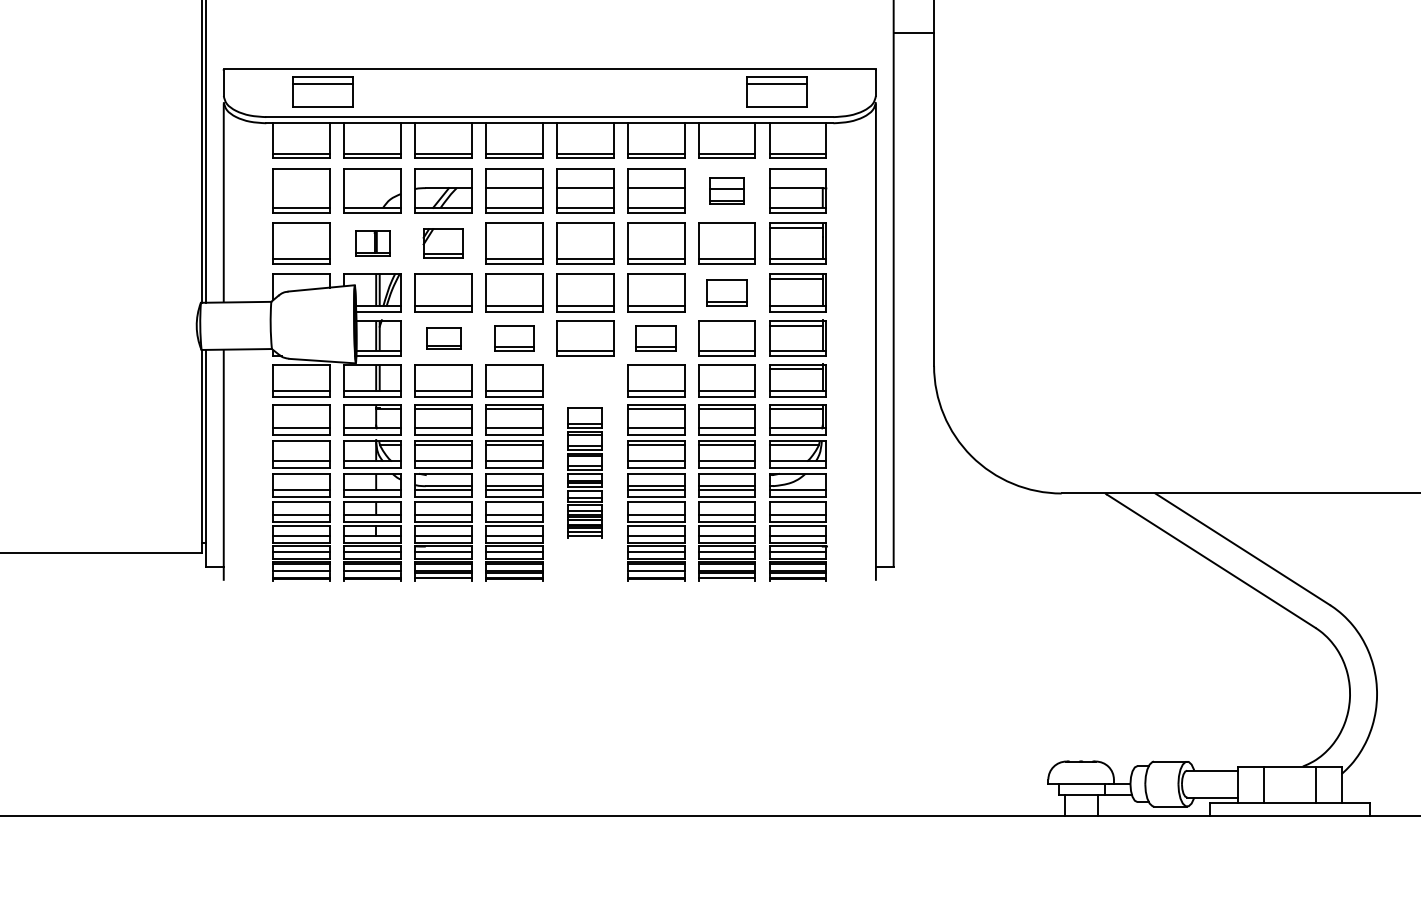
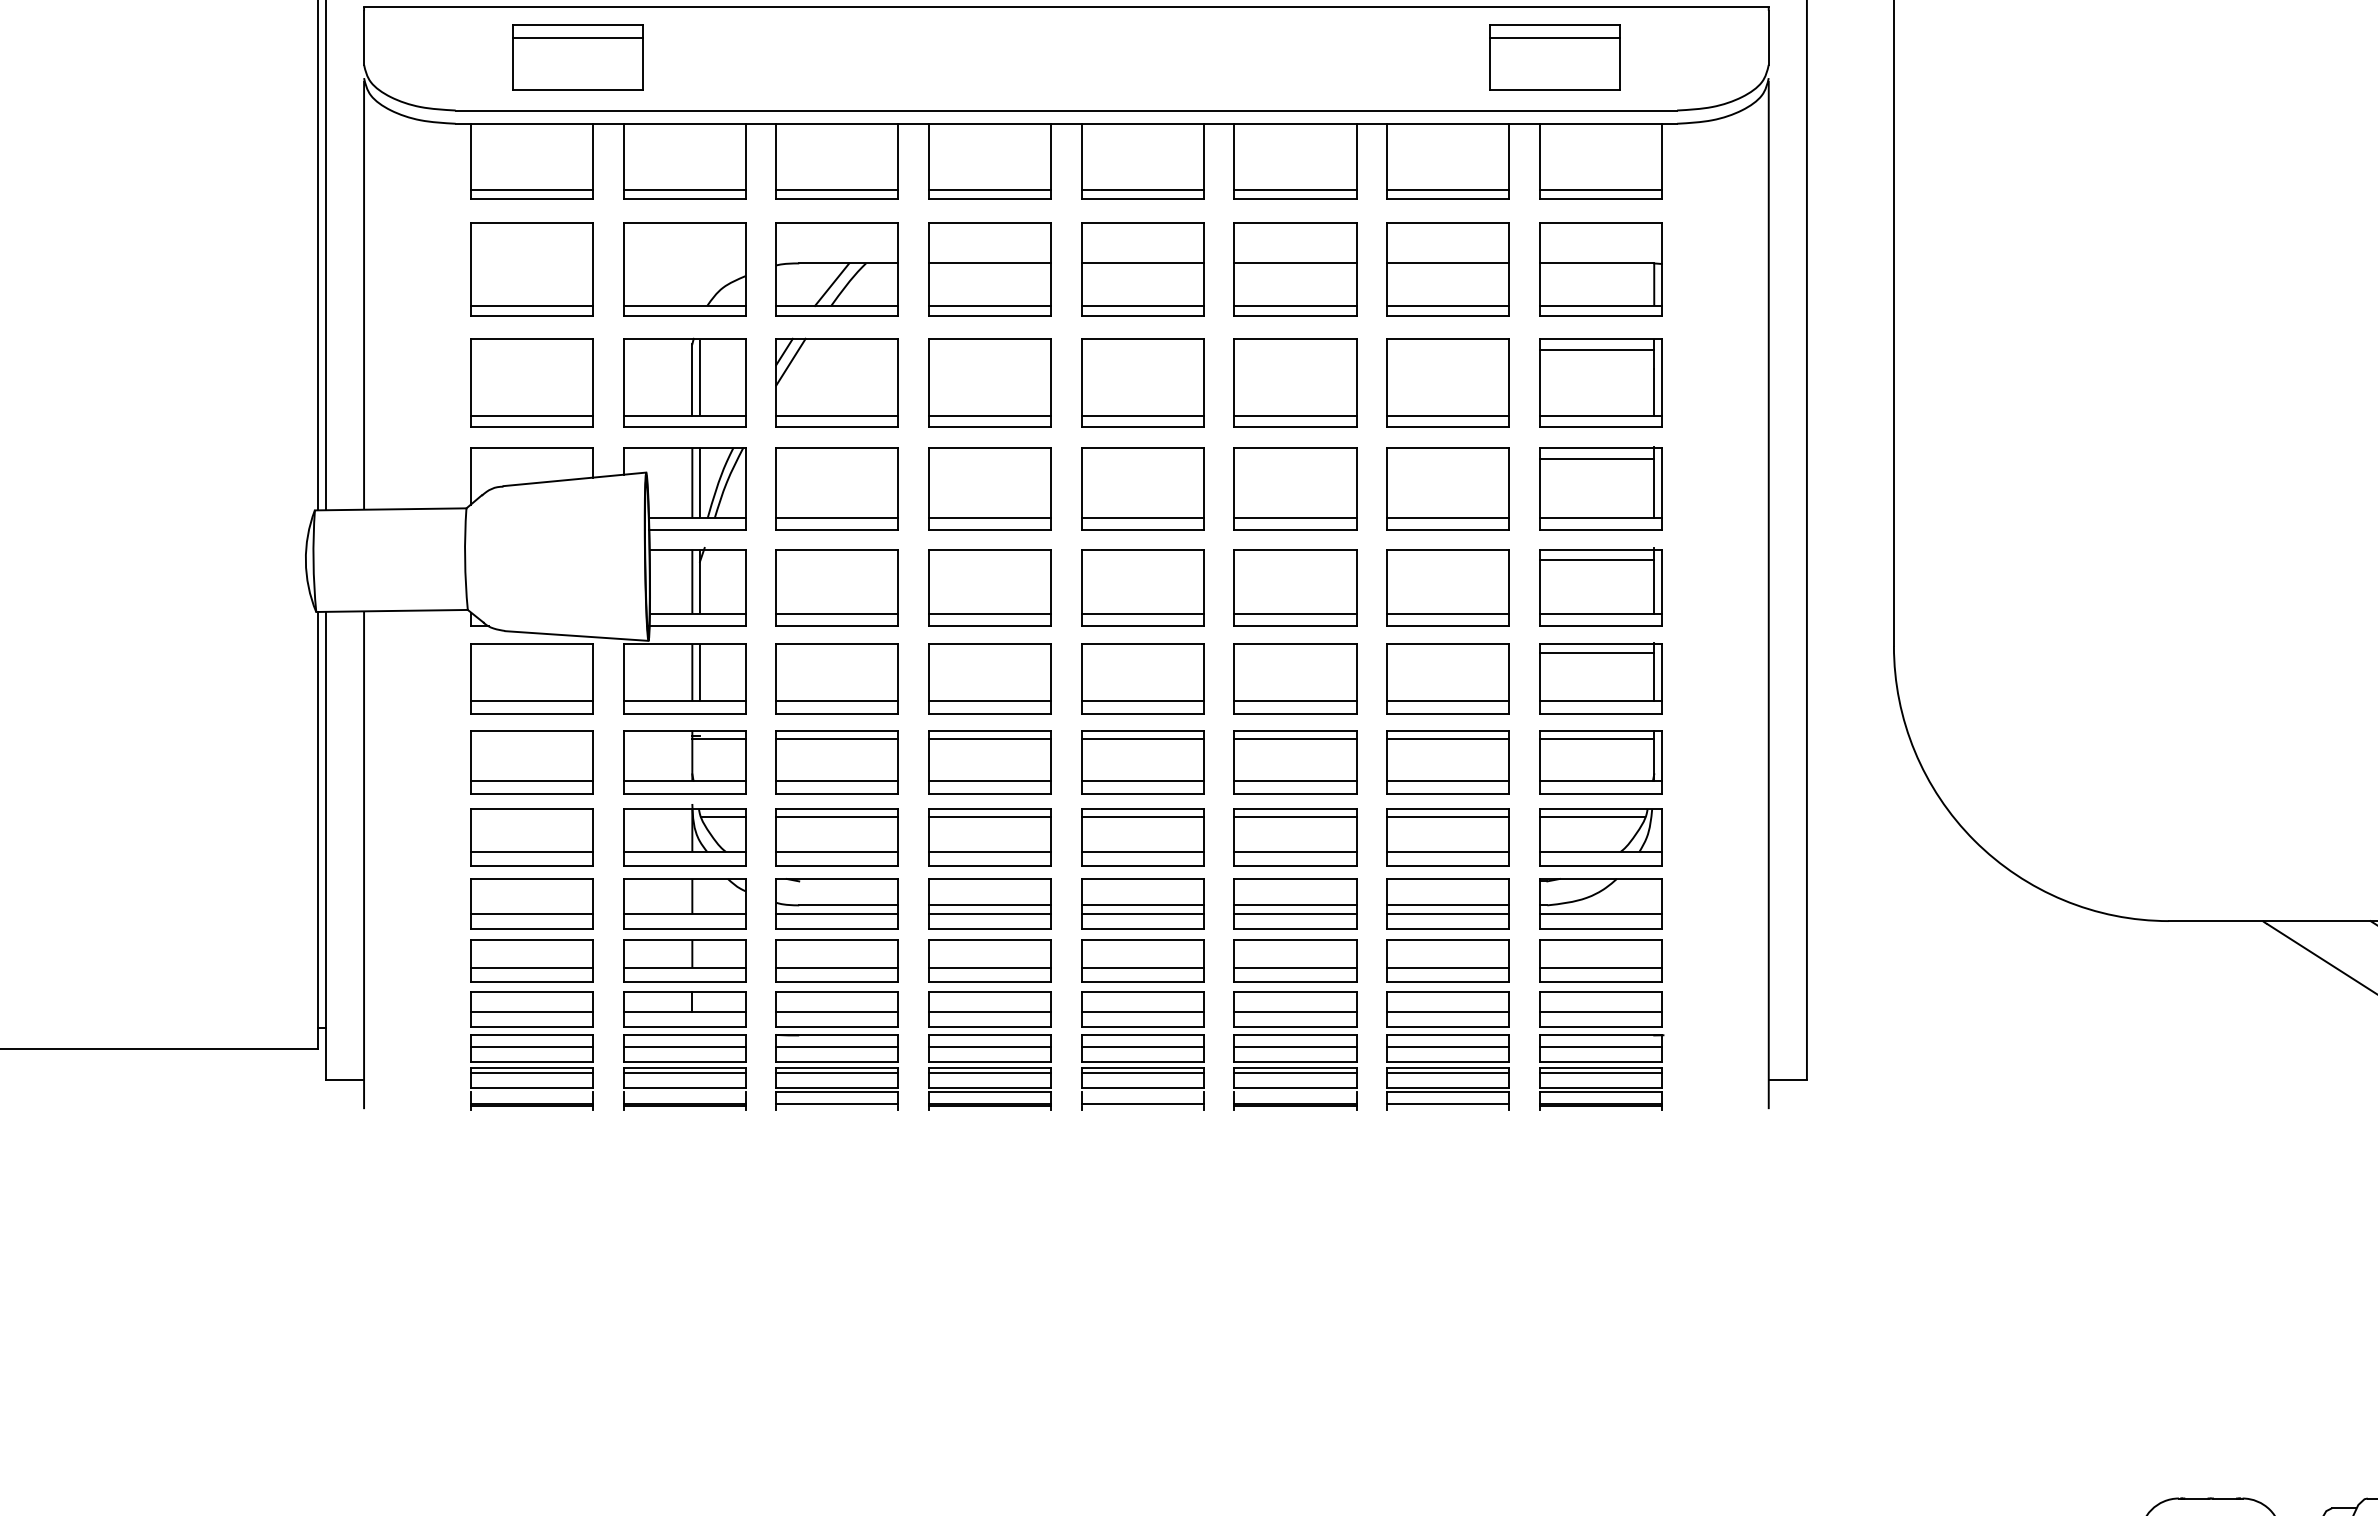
part: (726, 190) -> (1446, 268), size x1.67
part: (372, 243) -> (684, 382), size x1.67
part: (443, 243) -> (837, 382), size x1.43
part: (726, 292) -> (1446, 488), size x1.43
part: (443, 338) -> (837, 587), size x1.67
part: (514, 338) -> (990, 587), size x1.43
part: (656, 338) -> (1296, 587), size x1.43
part: (585, 472) -> (1143, 875), size x1.67

